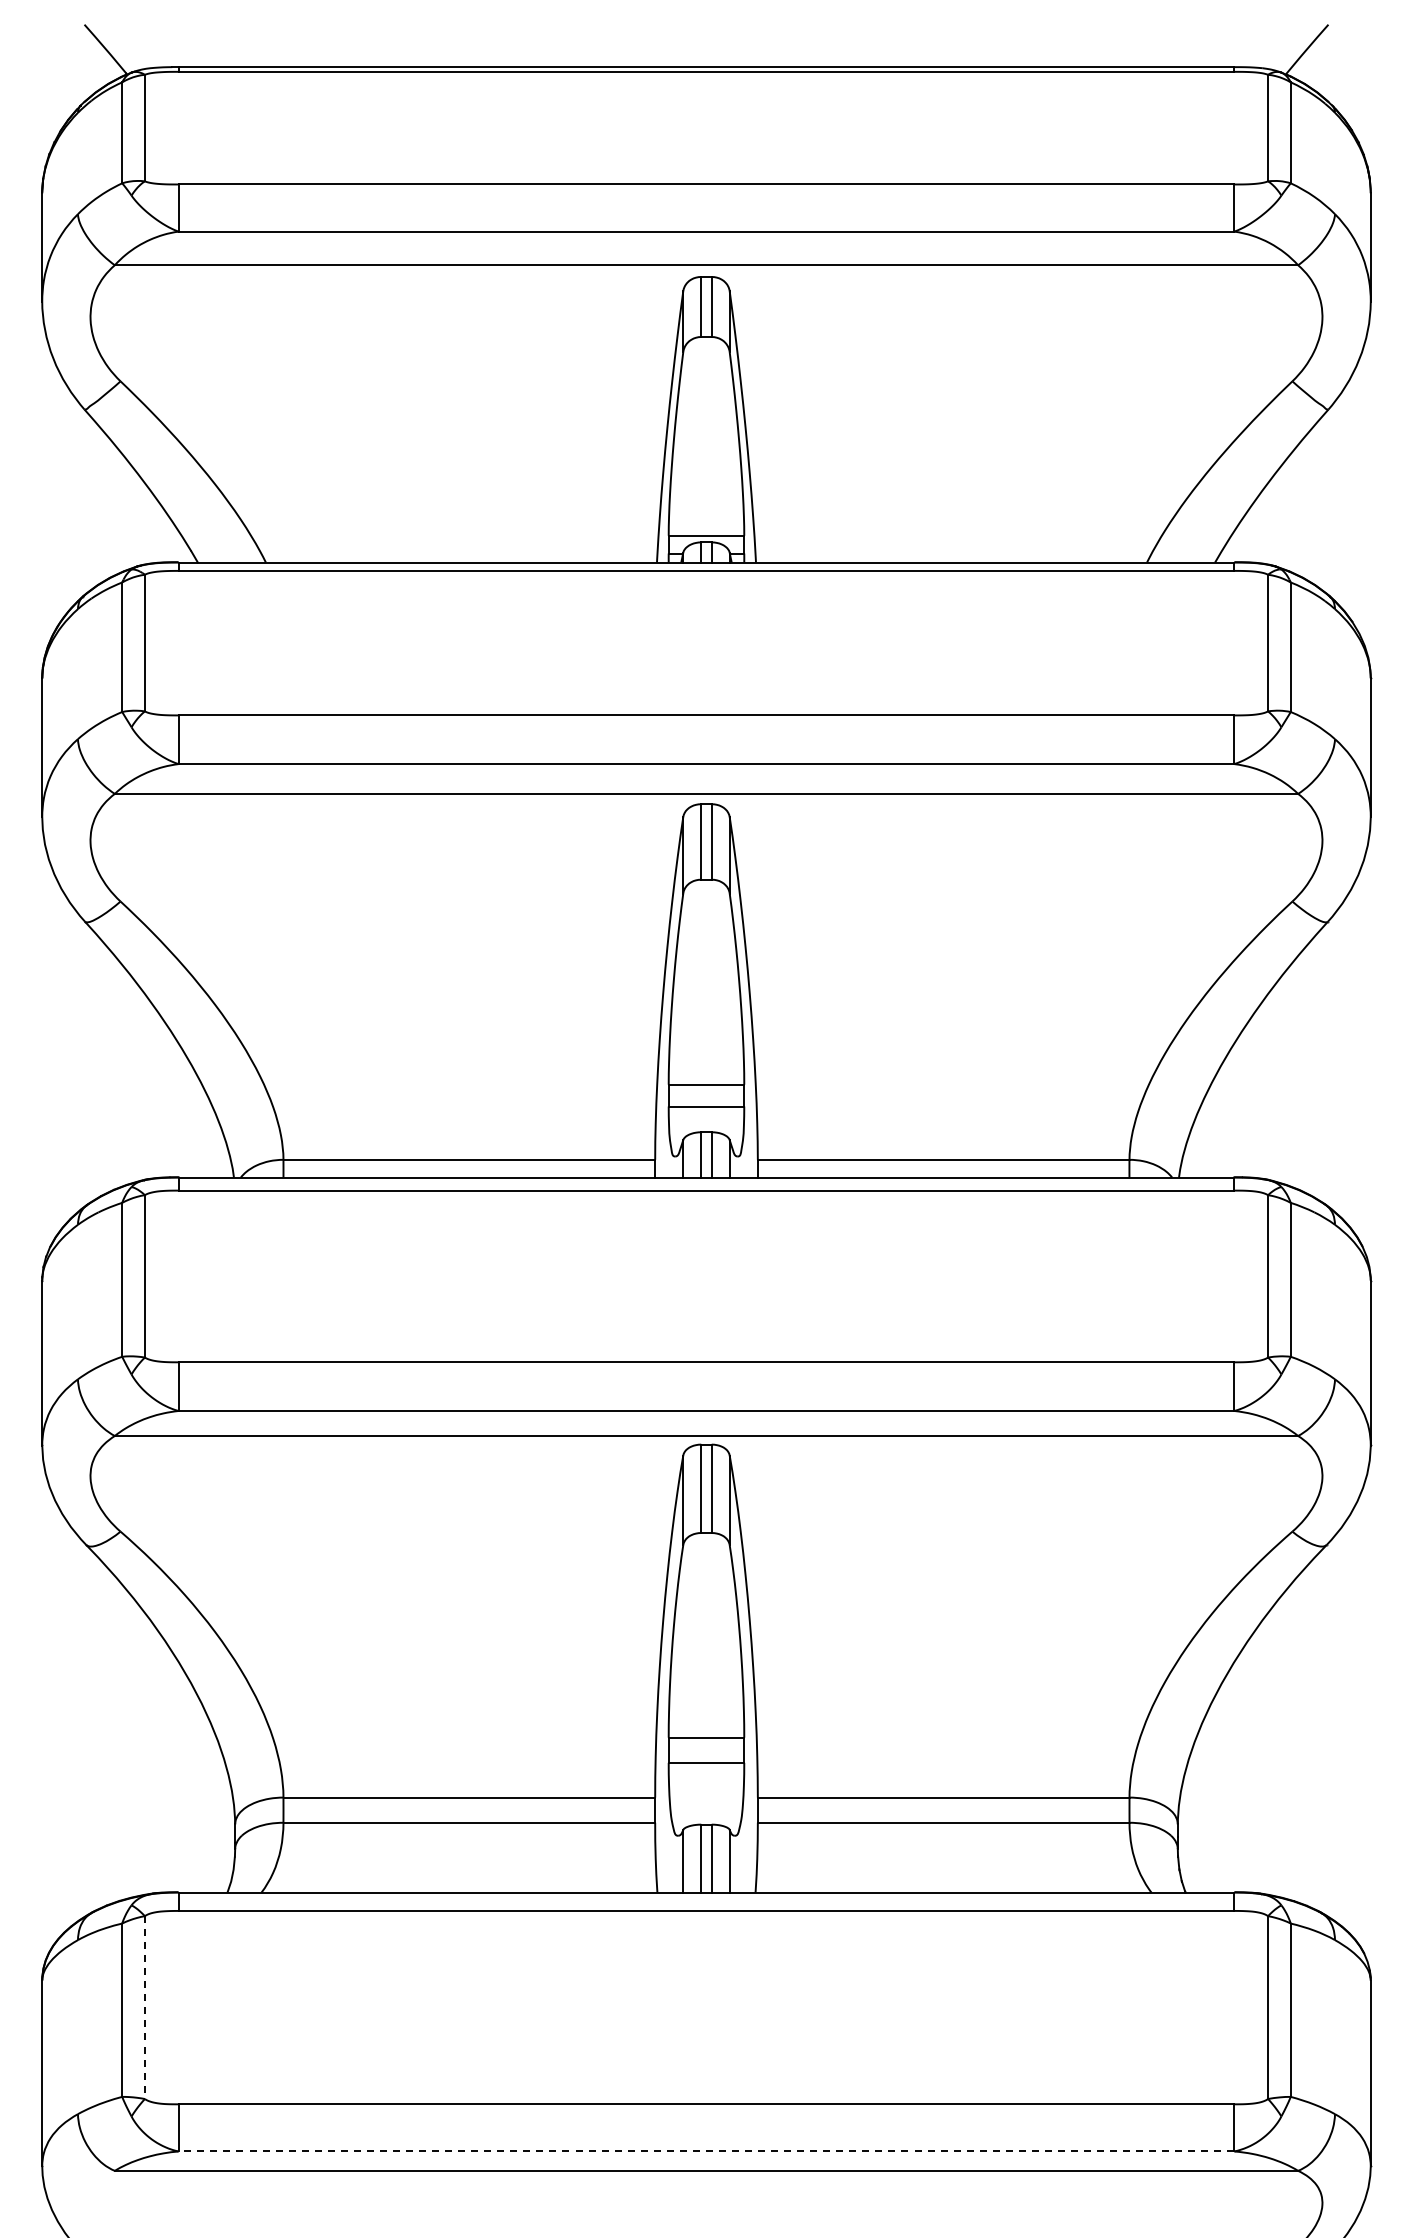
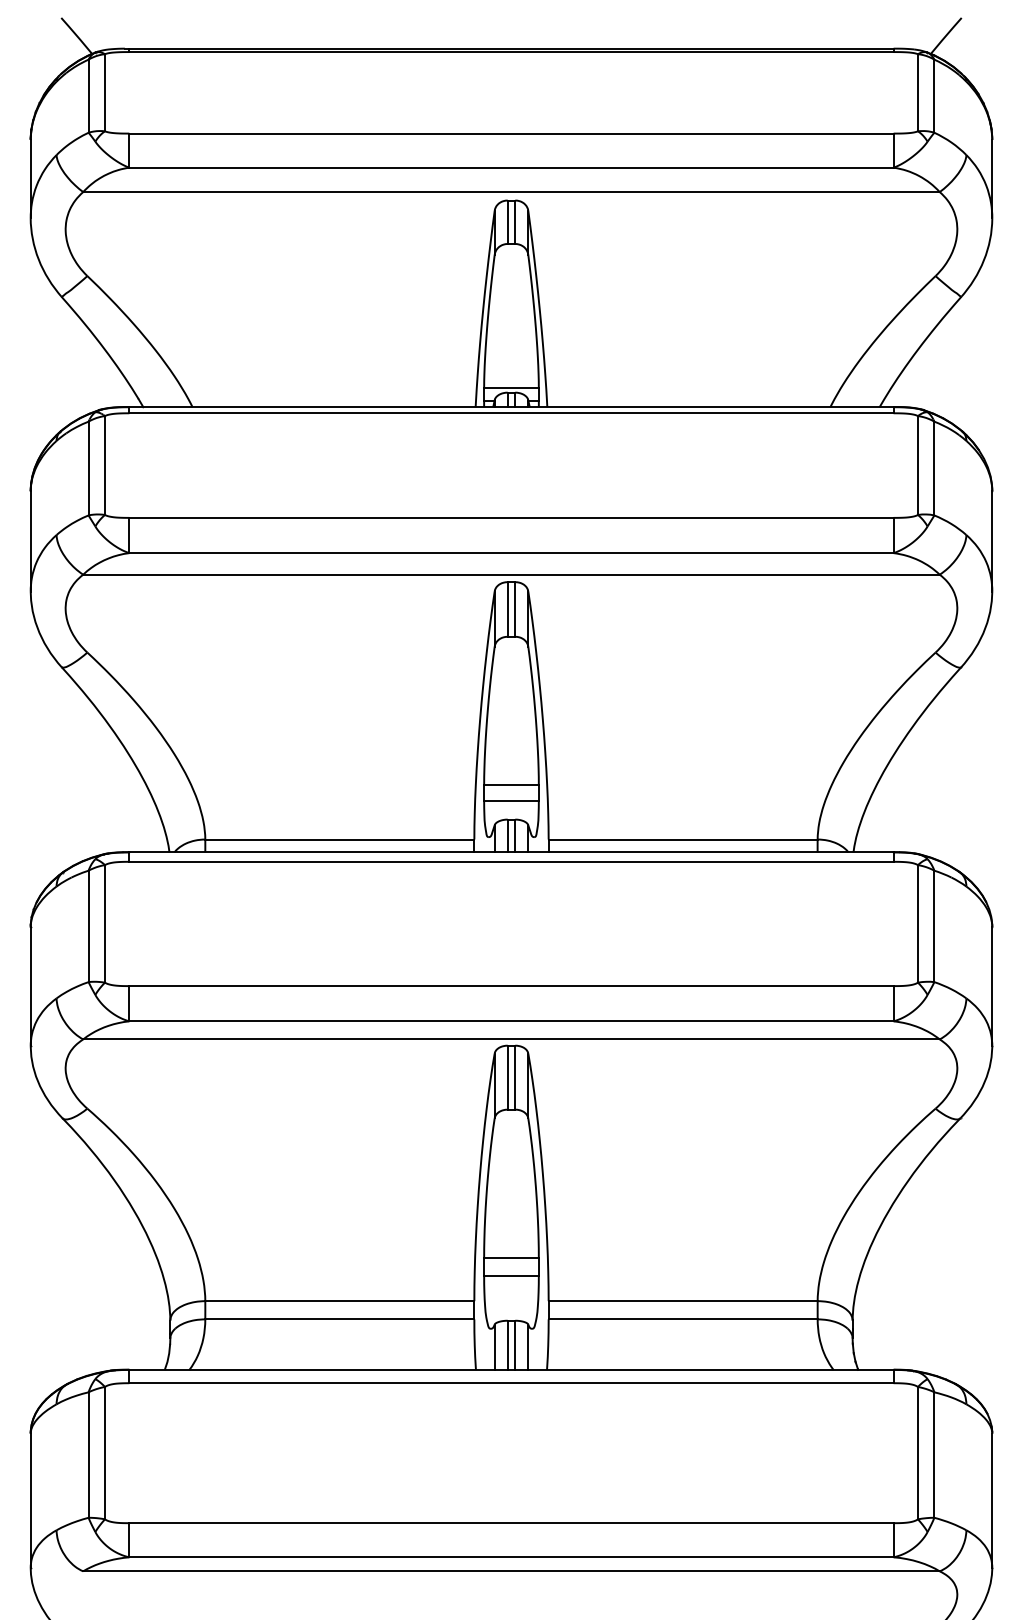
line: (144, 2008) -> (104, 1453), dashed -> solid
line: (706, 2151) -> (511, 1557), dashed -> solid

